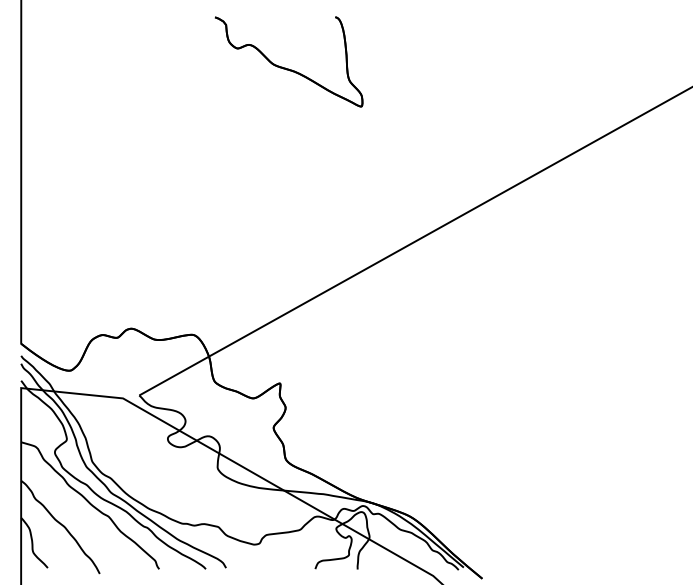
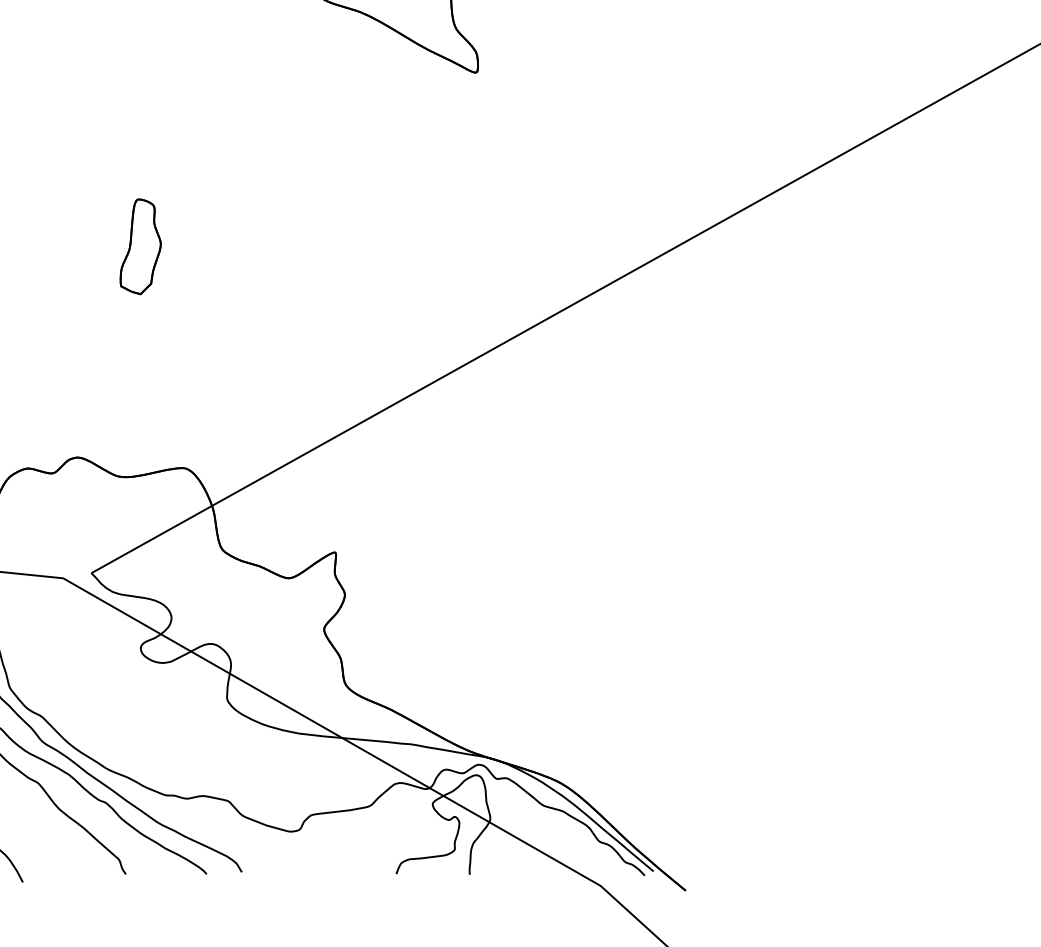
part: (167, 206) -> (140, 245), added

